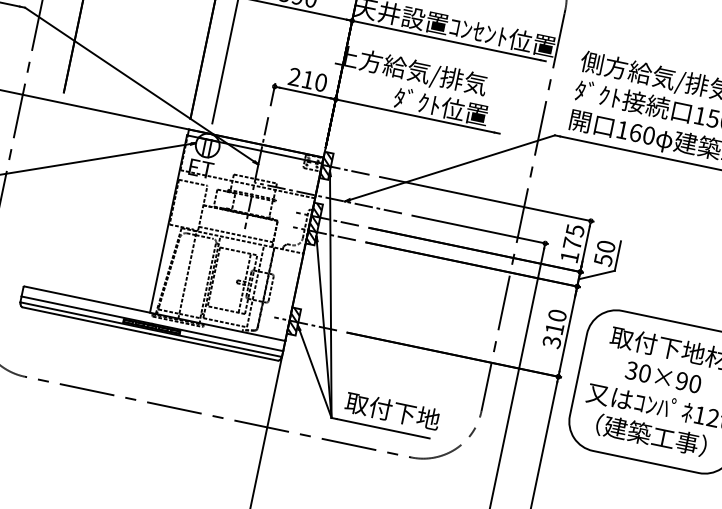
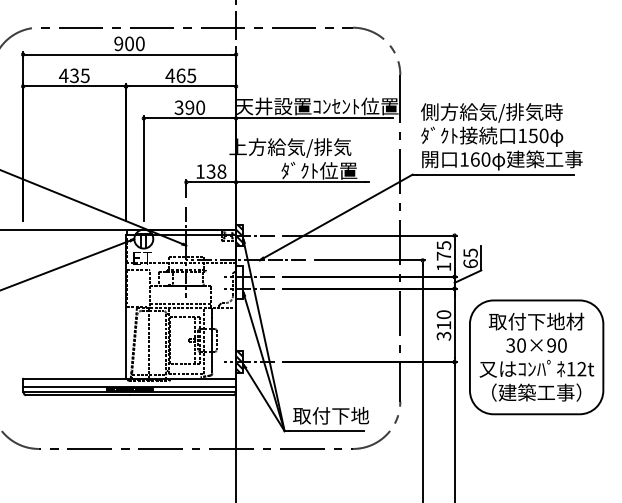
text: (308, 79) -> (211, 171), 210 -> 138
hatch: (314, 223) -> (239, 282), removed
text: (604, 253) -> (470, 258), 50 -> 65

